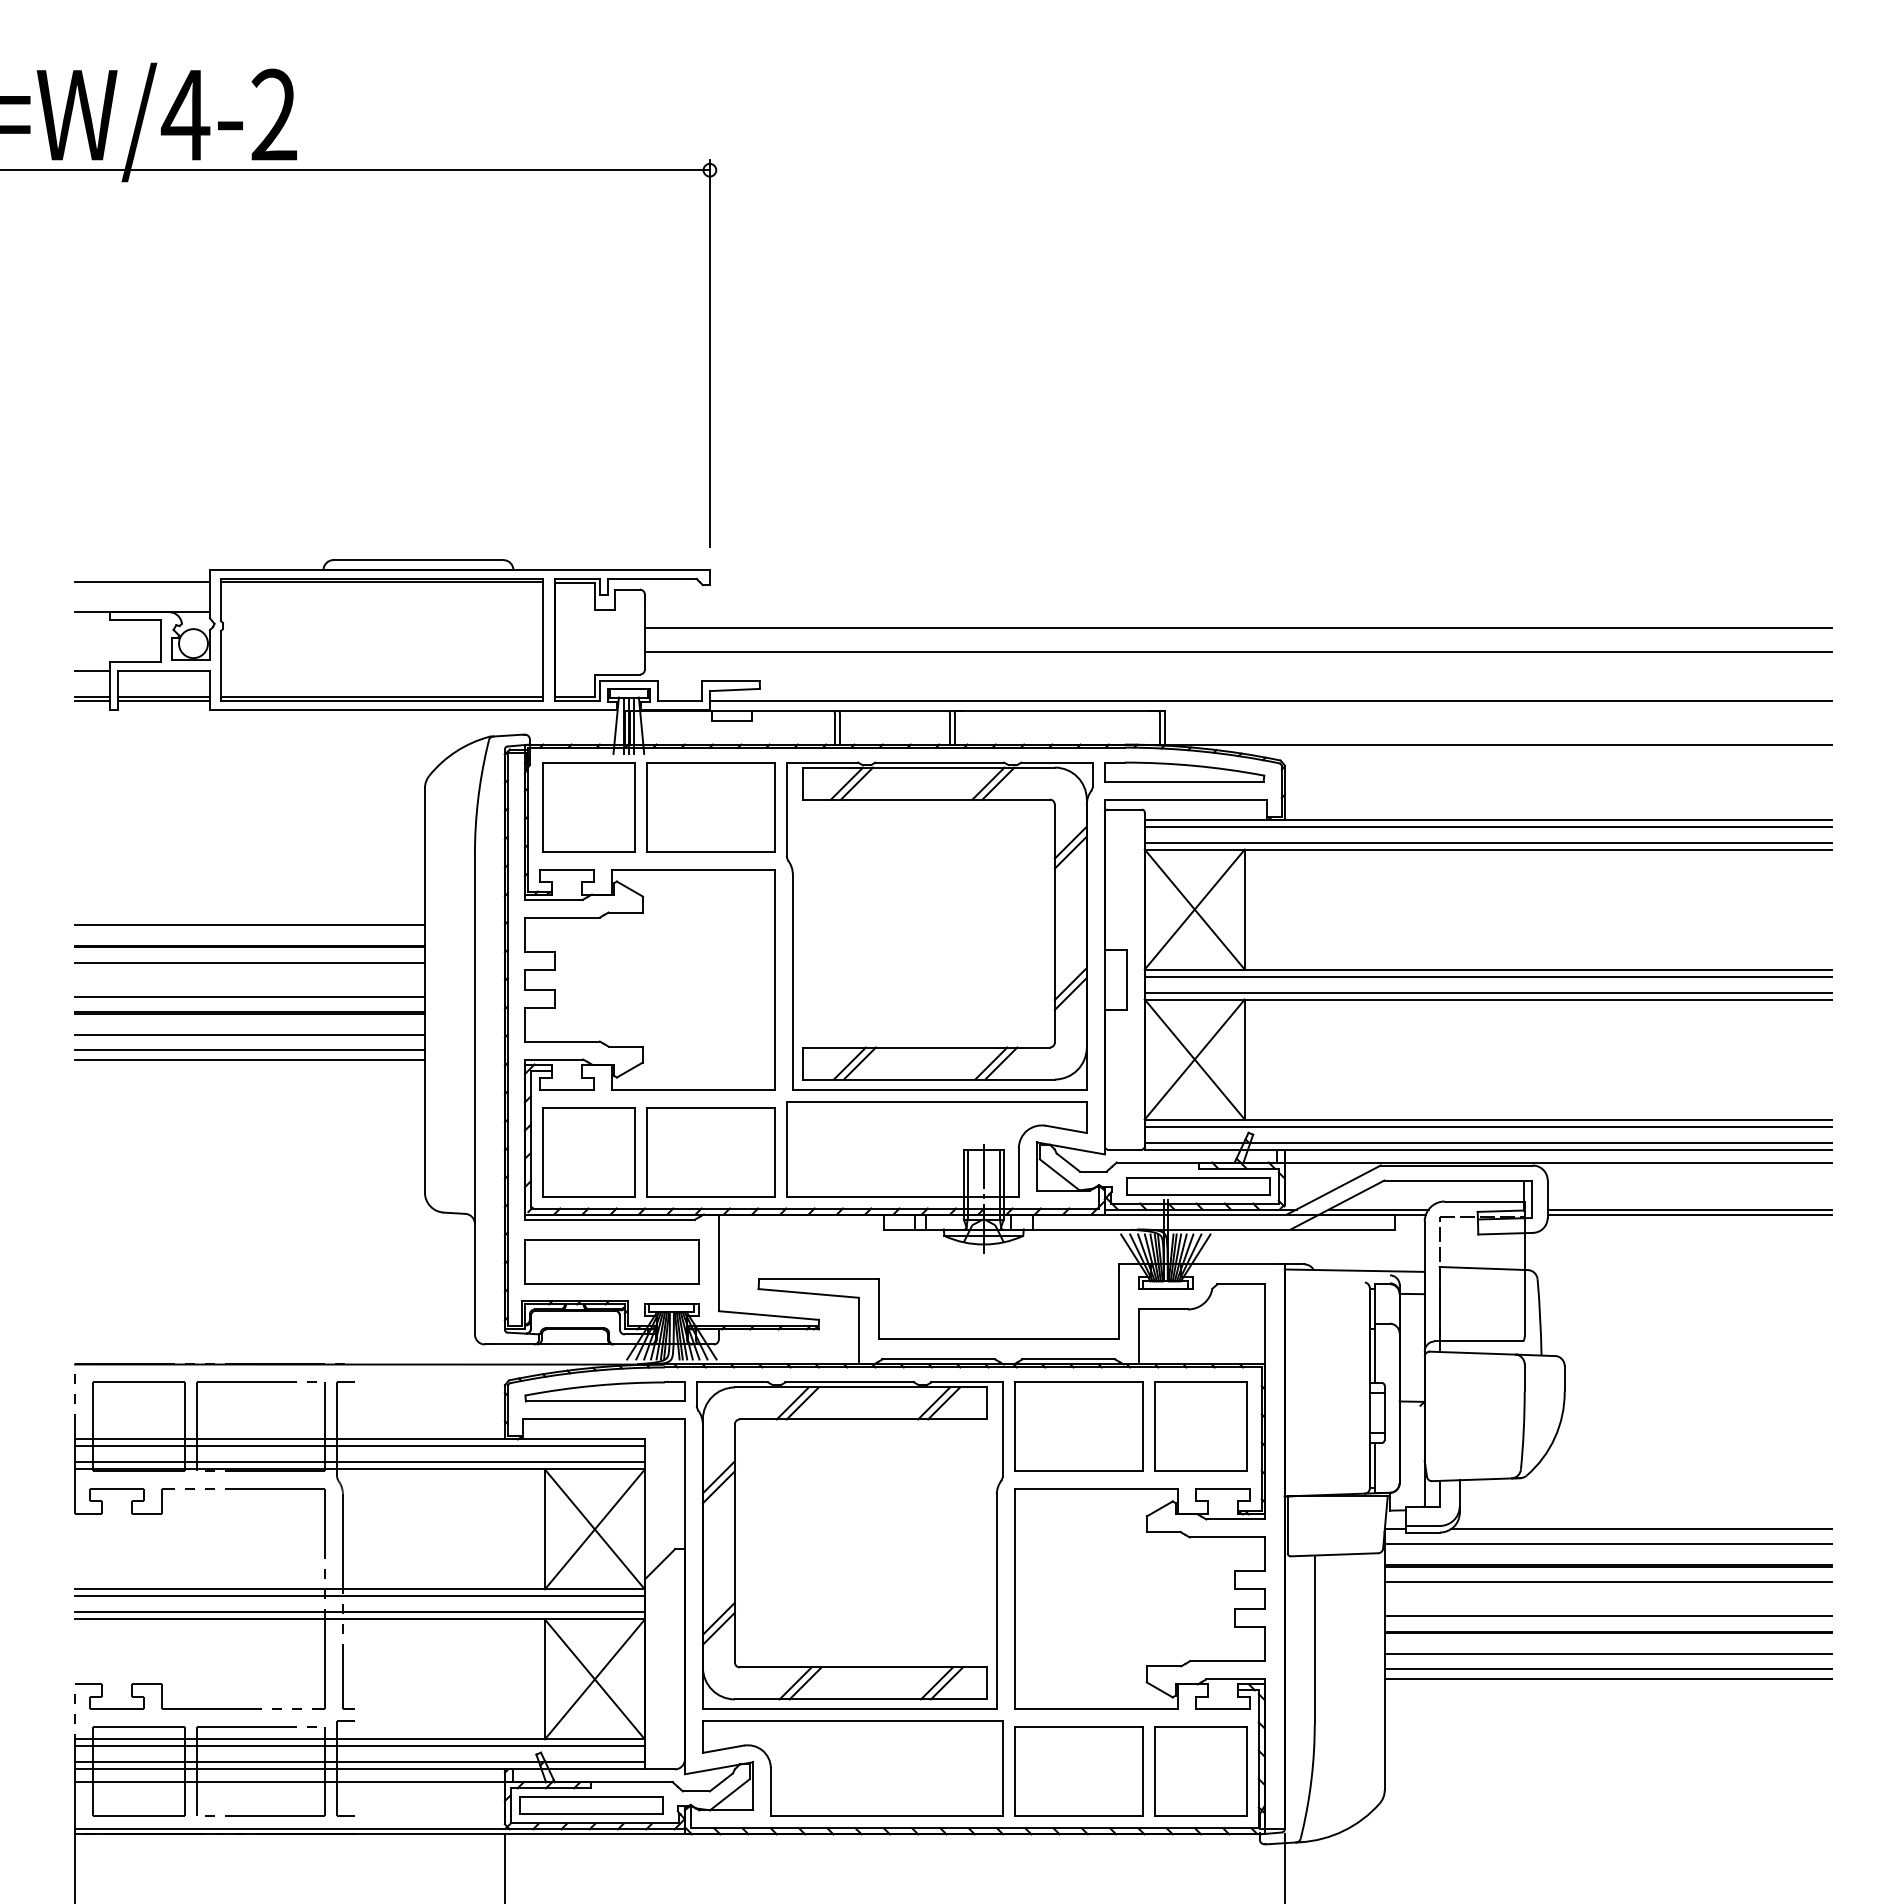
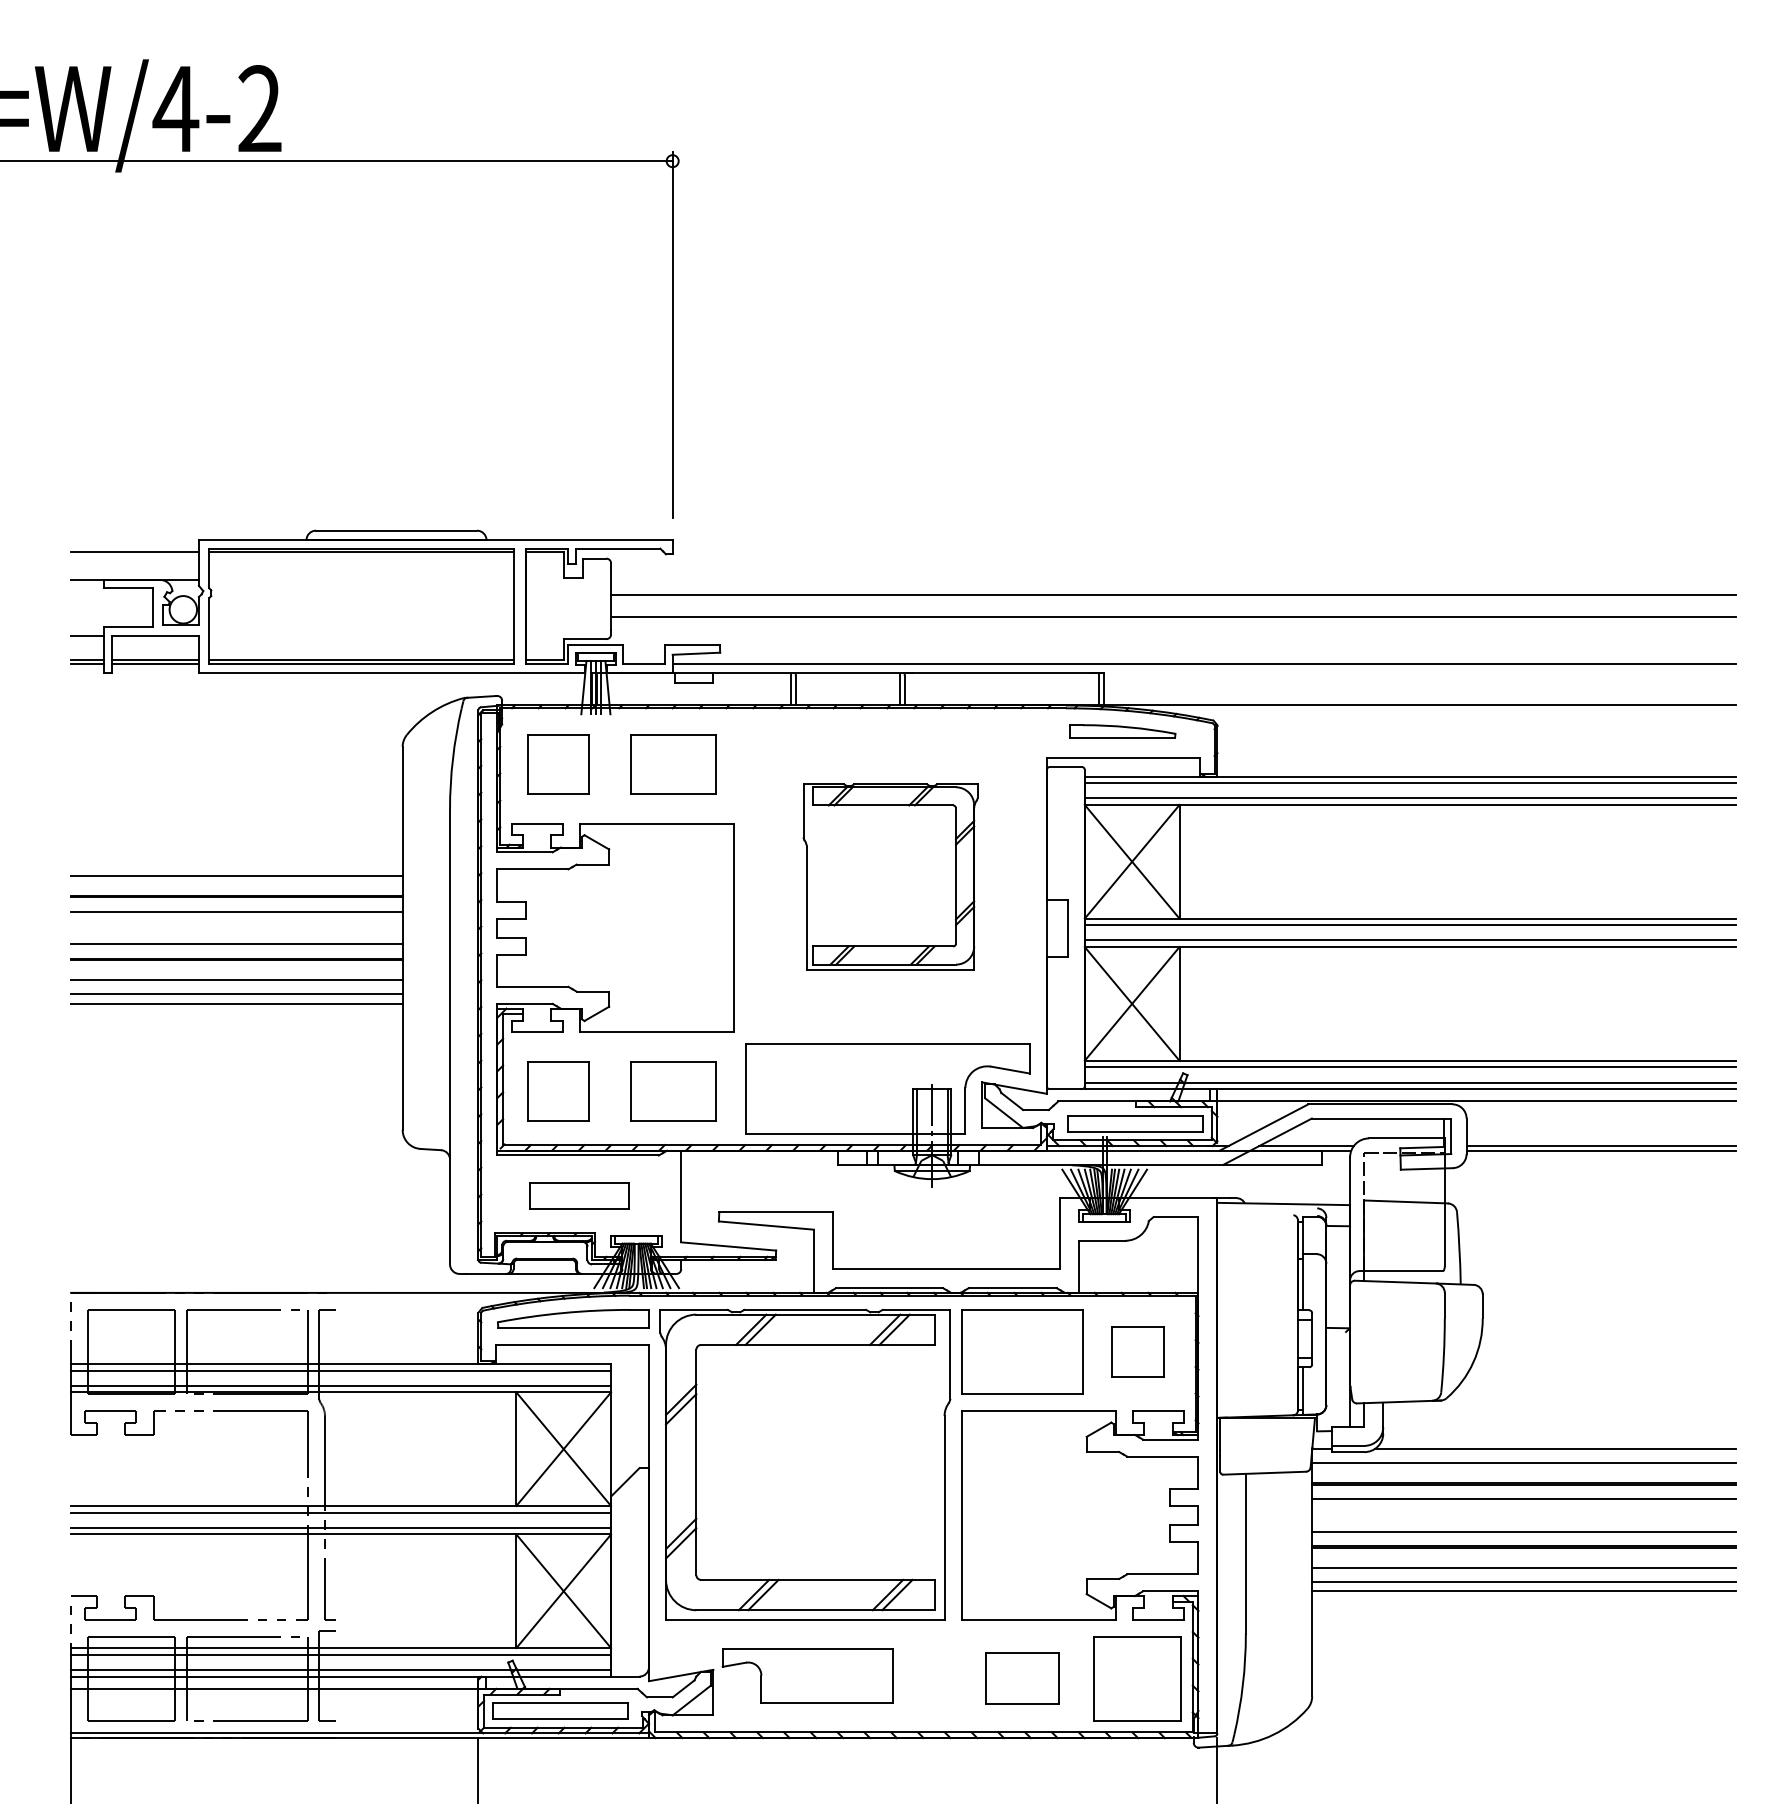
part: (1184, 771) -> (1122, 730), size x0.7
part: (588, 807) -> (557, 765), size x0.7
part: (710, 807) -> (673, 765), size x0.7
part: (939, 925) -> (890, 876), size x0.6
part: (588, 1152) -> (557, 1091), size x0.7
part: (710, 1152) -> (673, 1091), size x0.7
part: (611, 1261) -> (579, 1195), size x0.6
part: (1200, 1426) -> (1137, 1351), size x0.6
part: (852, 1768) -> (807, 1675), size x0.6
part: (1078, 1771) -> (1021, 1678), size x0.6

